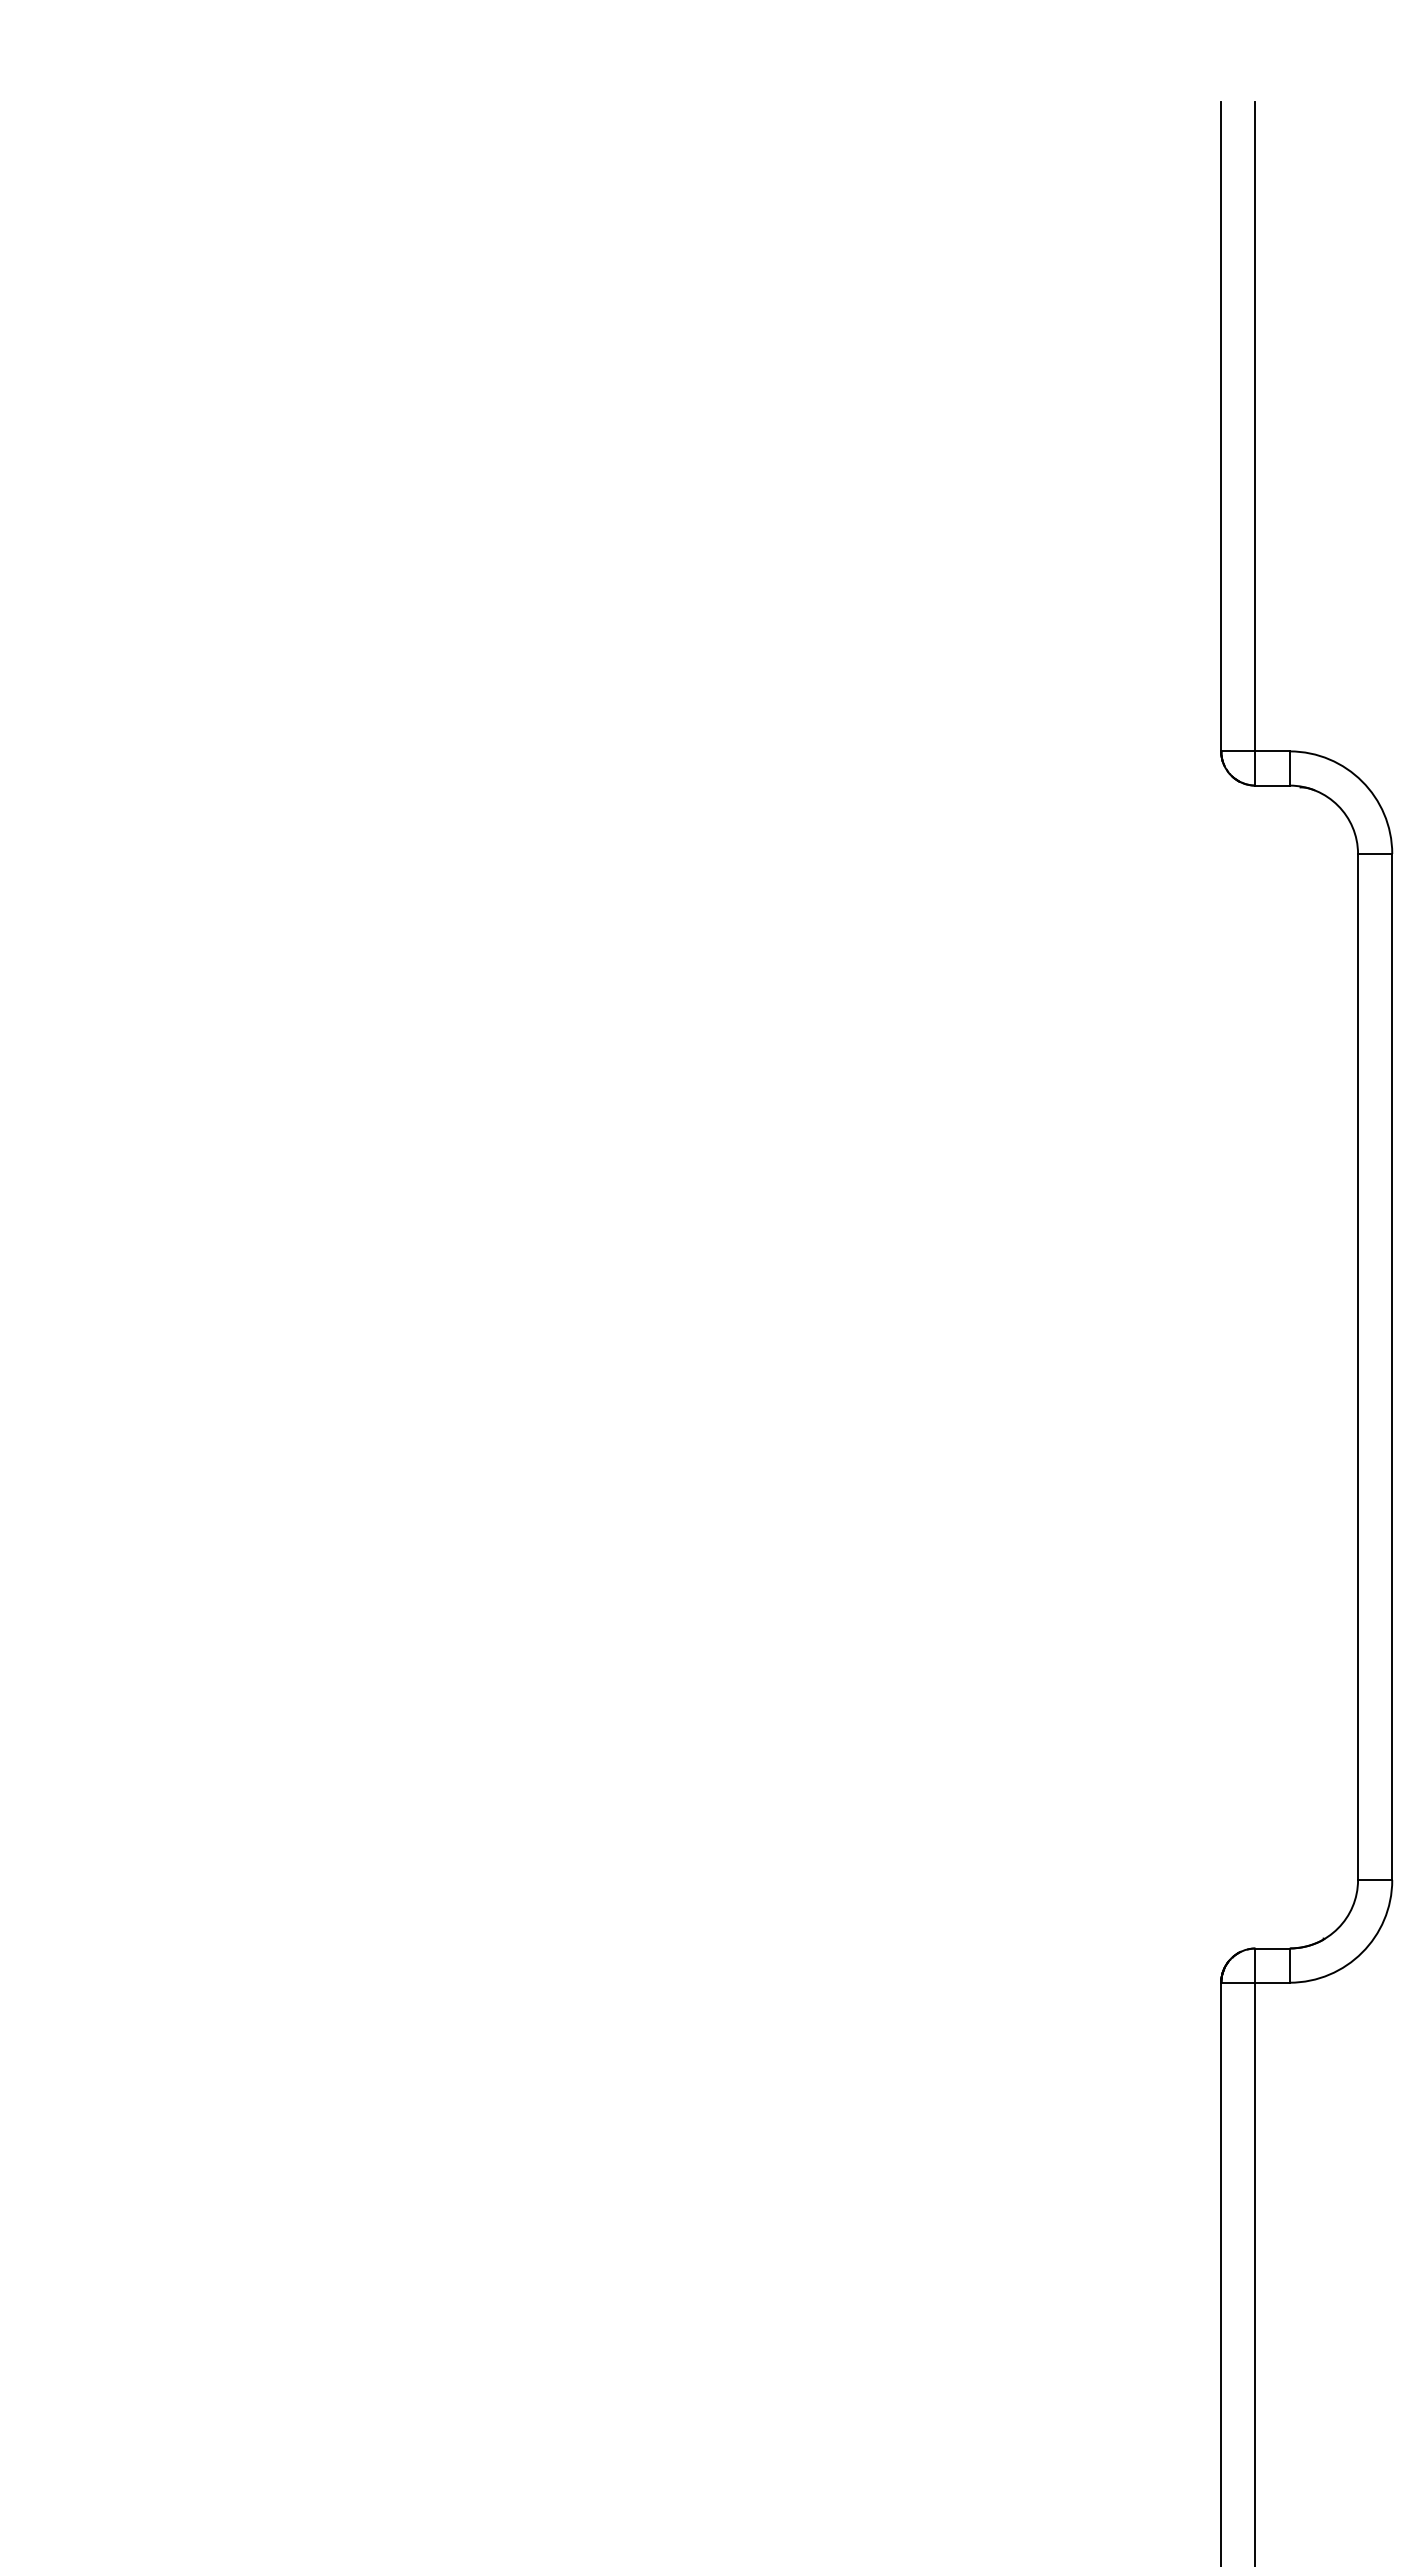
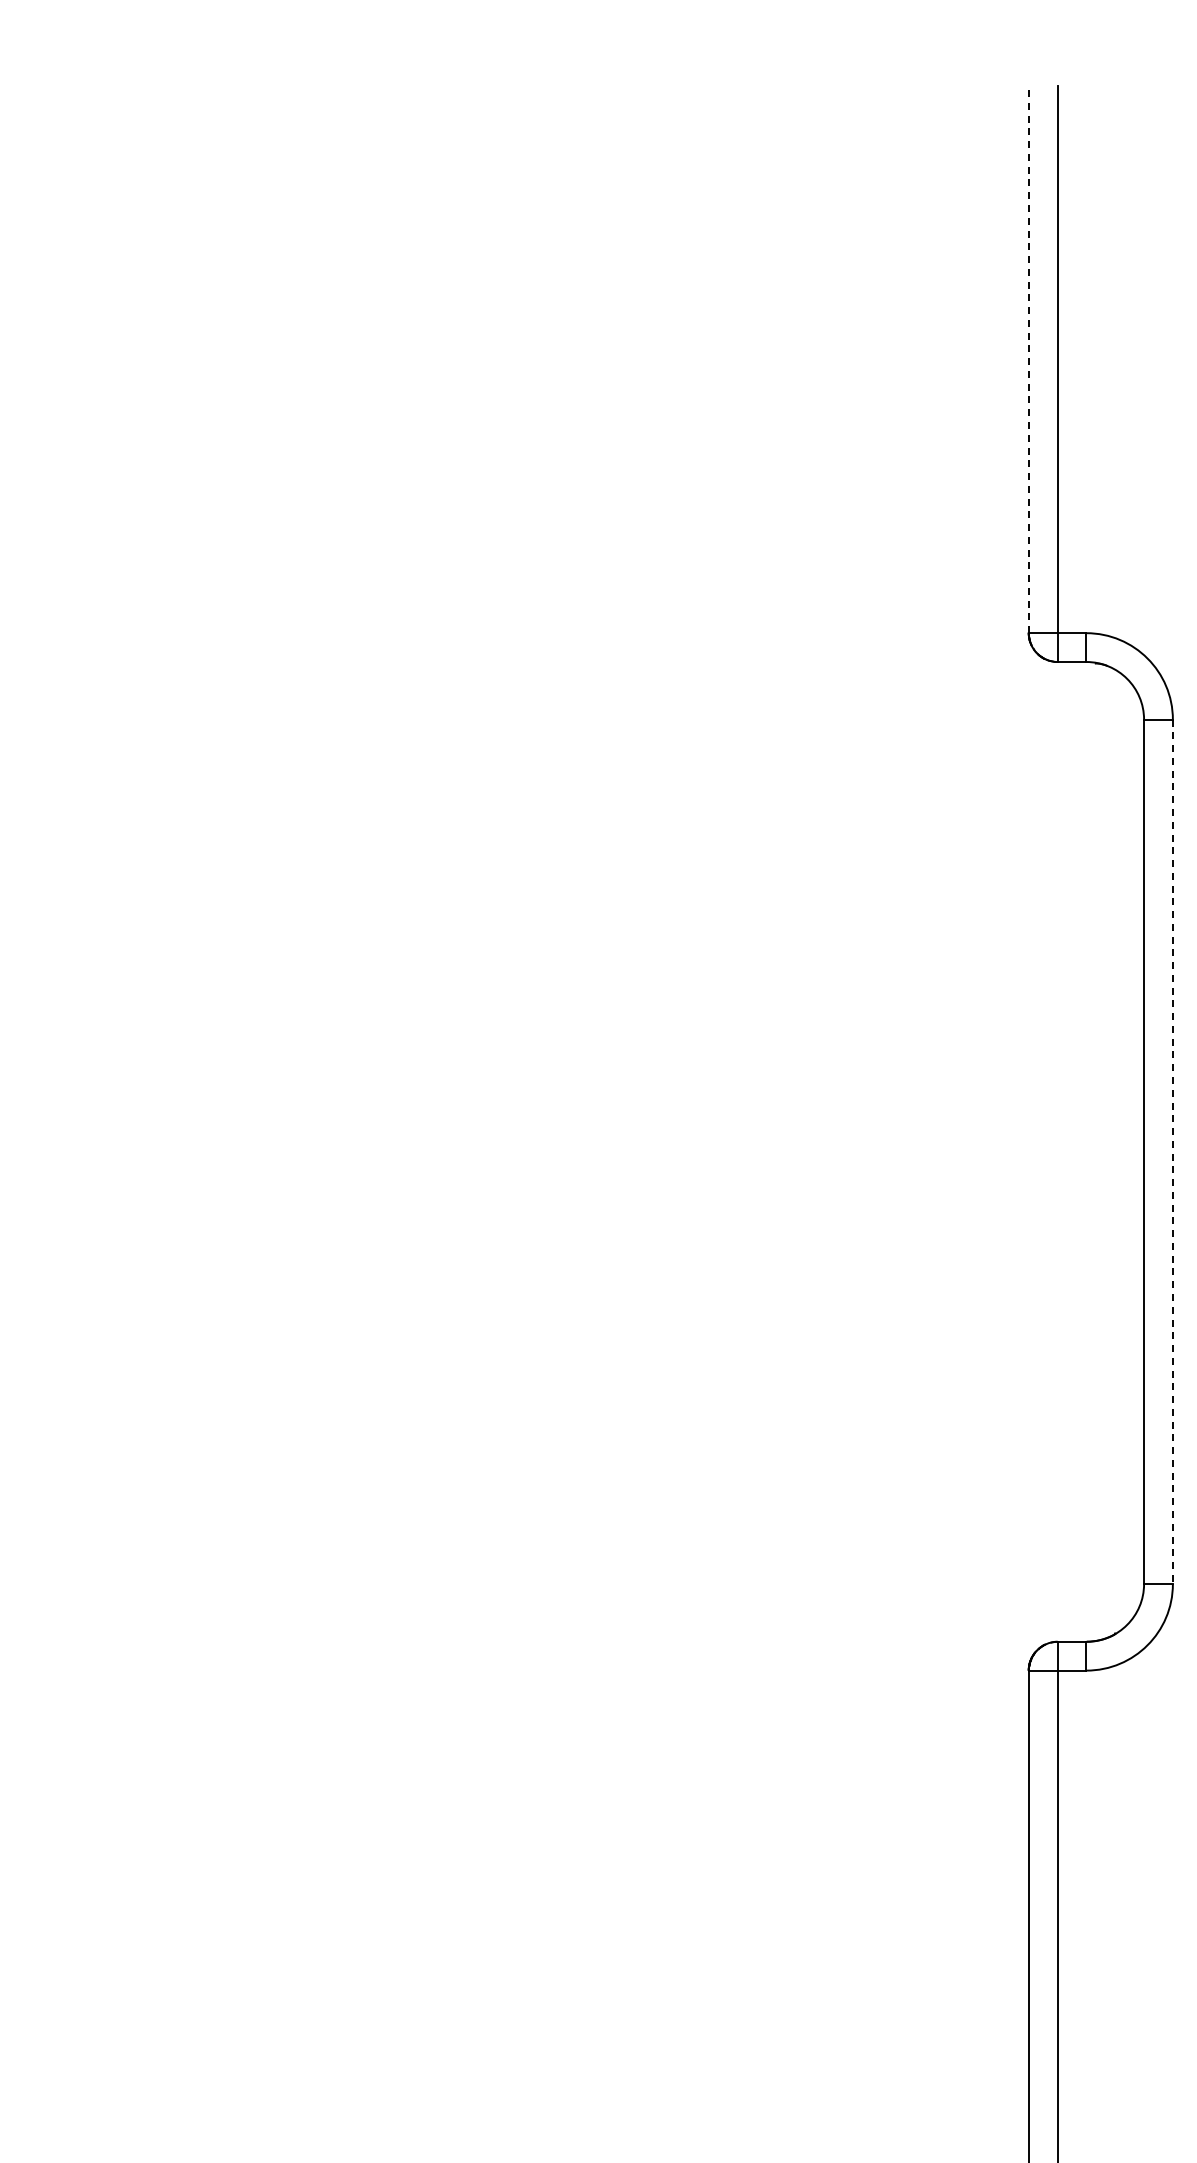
line: (1220, 426) -> (1028, 359), solid -> dashed
line: (1391, 1367) -> (1172, 1152), solid -> dashed

